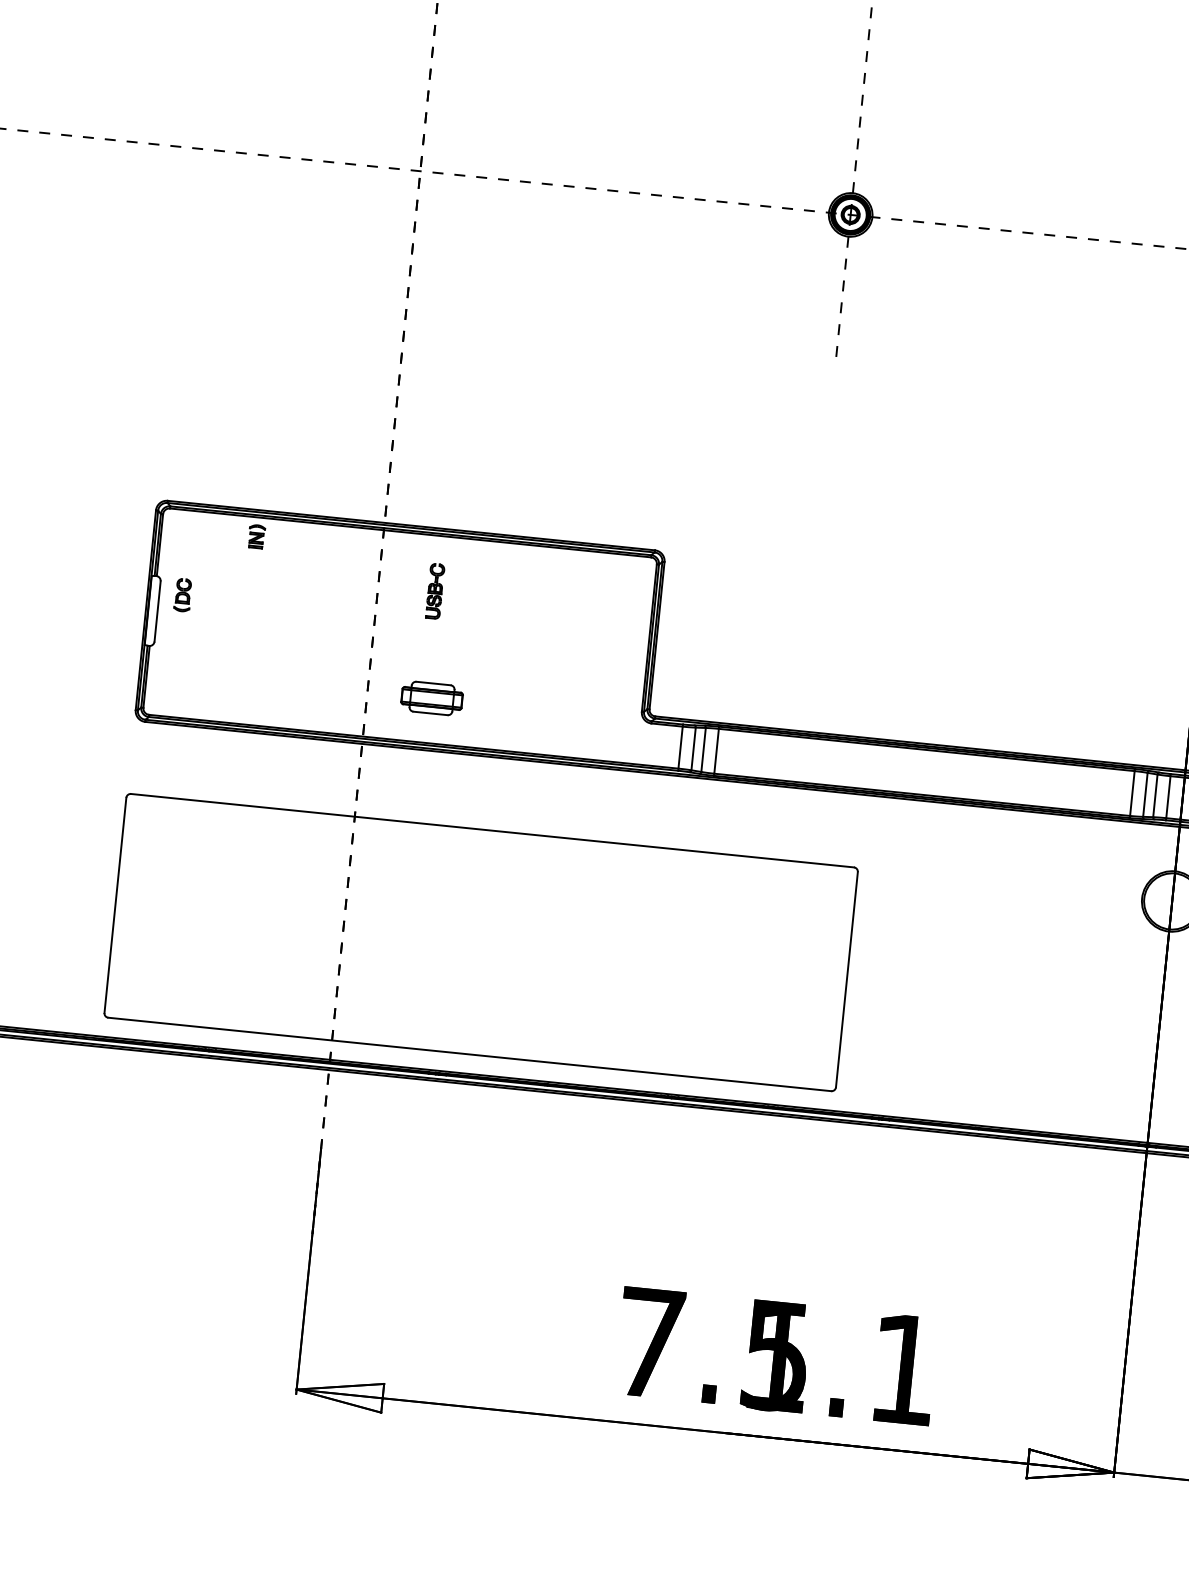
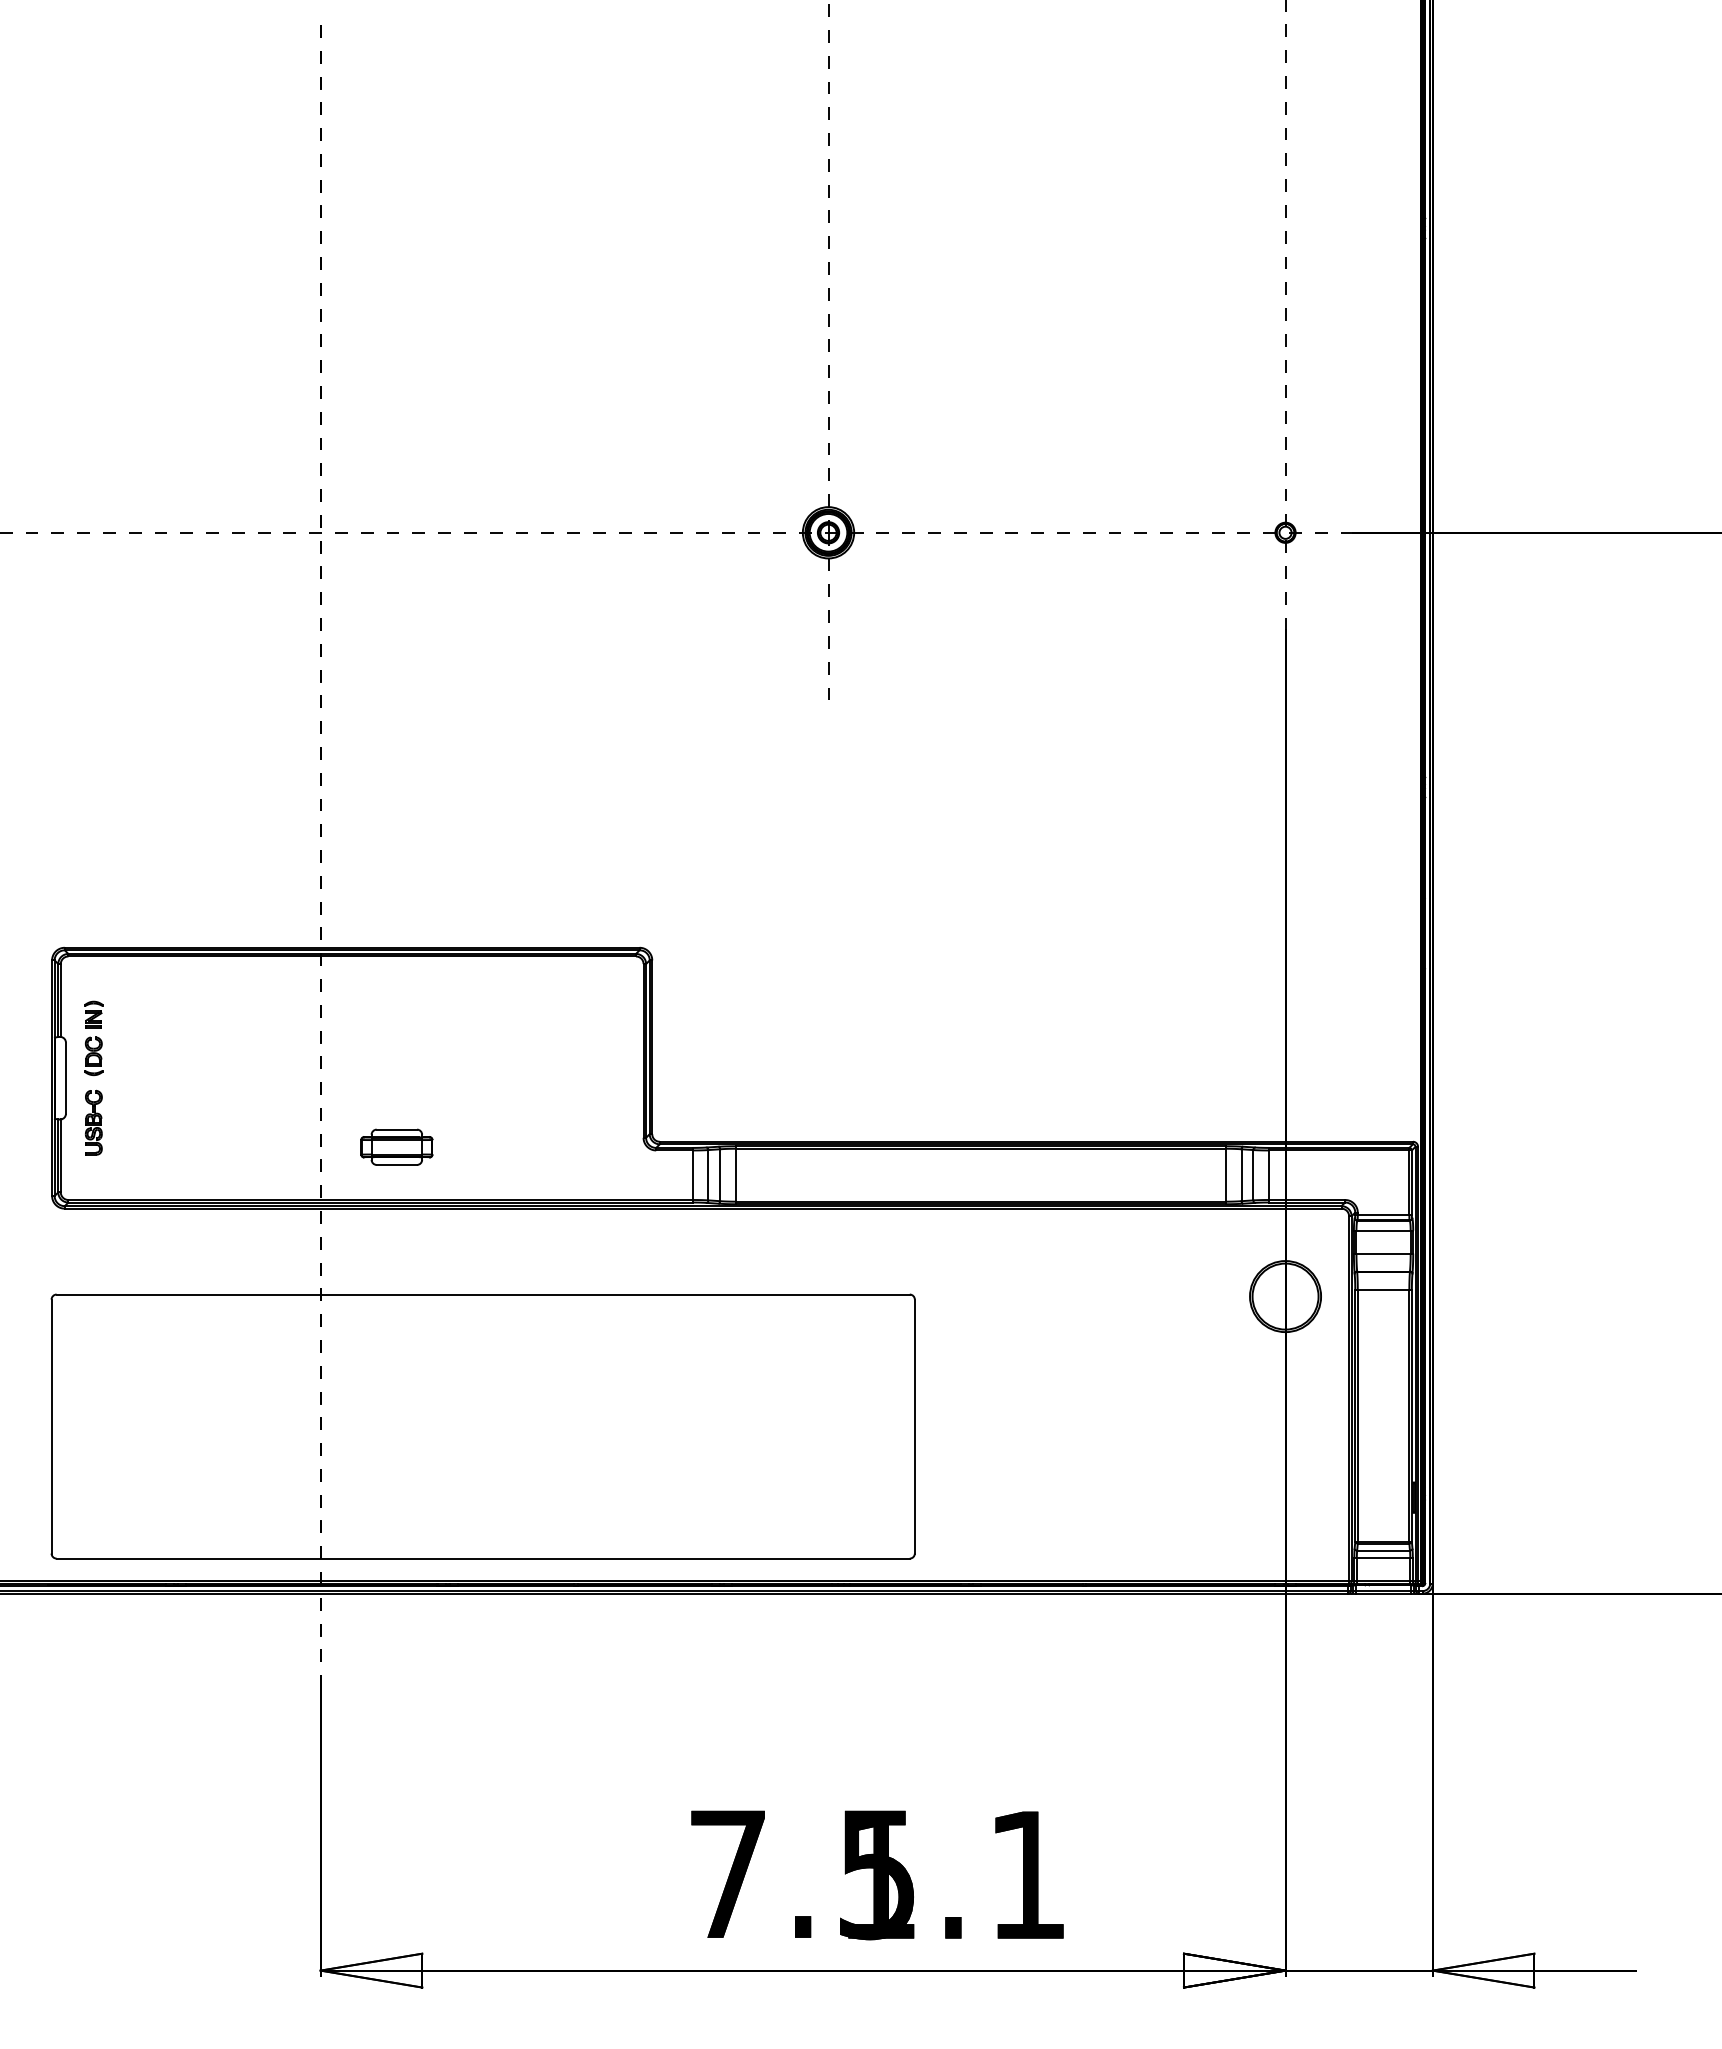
part: (256, 536) -> (93, 1014), moved
part: (434, 591) -> (93, 1122), moved

